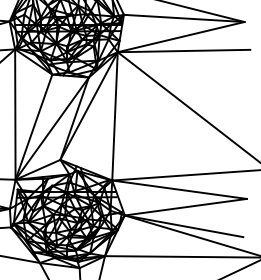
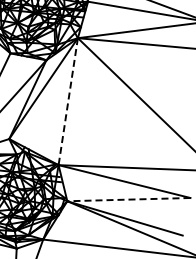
line: (114, 116) -> (67, 101), solid -> dashed
line: (185, 207) -> (128, 199), solid -> dashed

